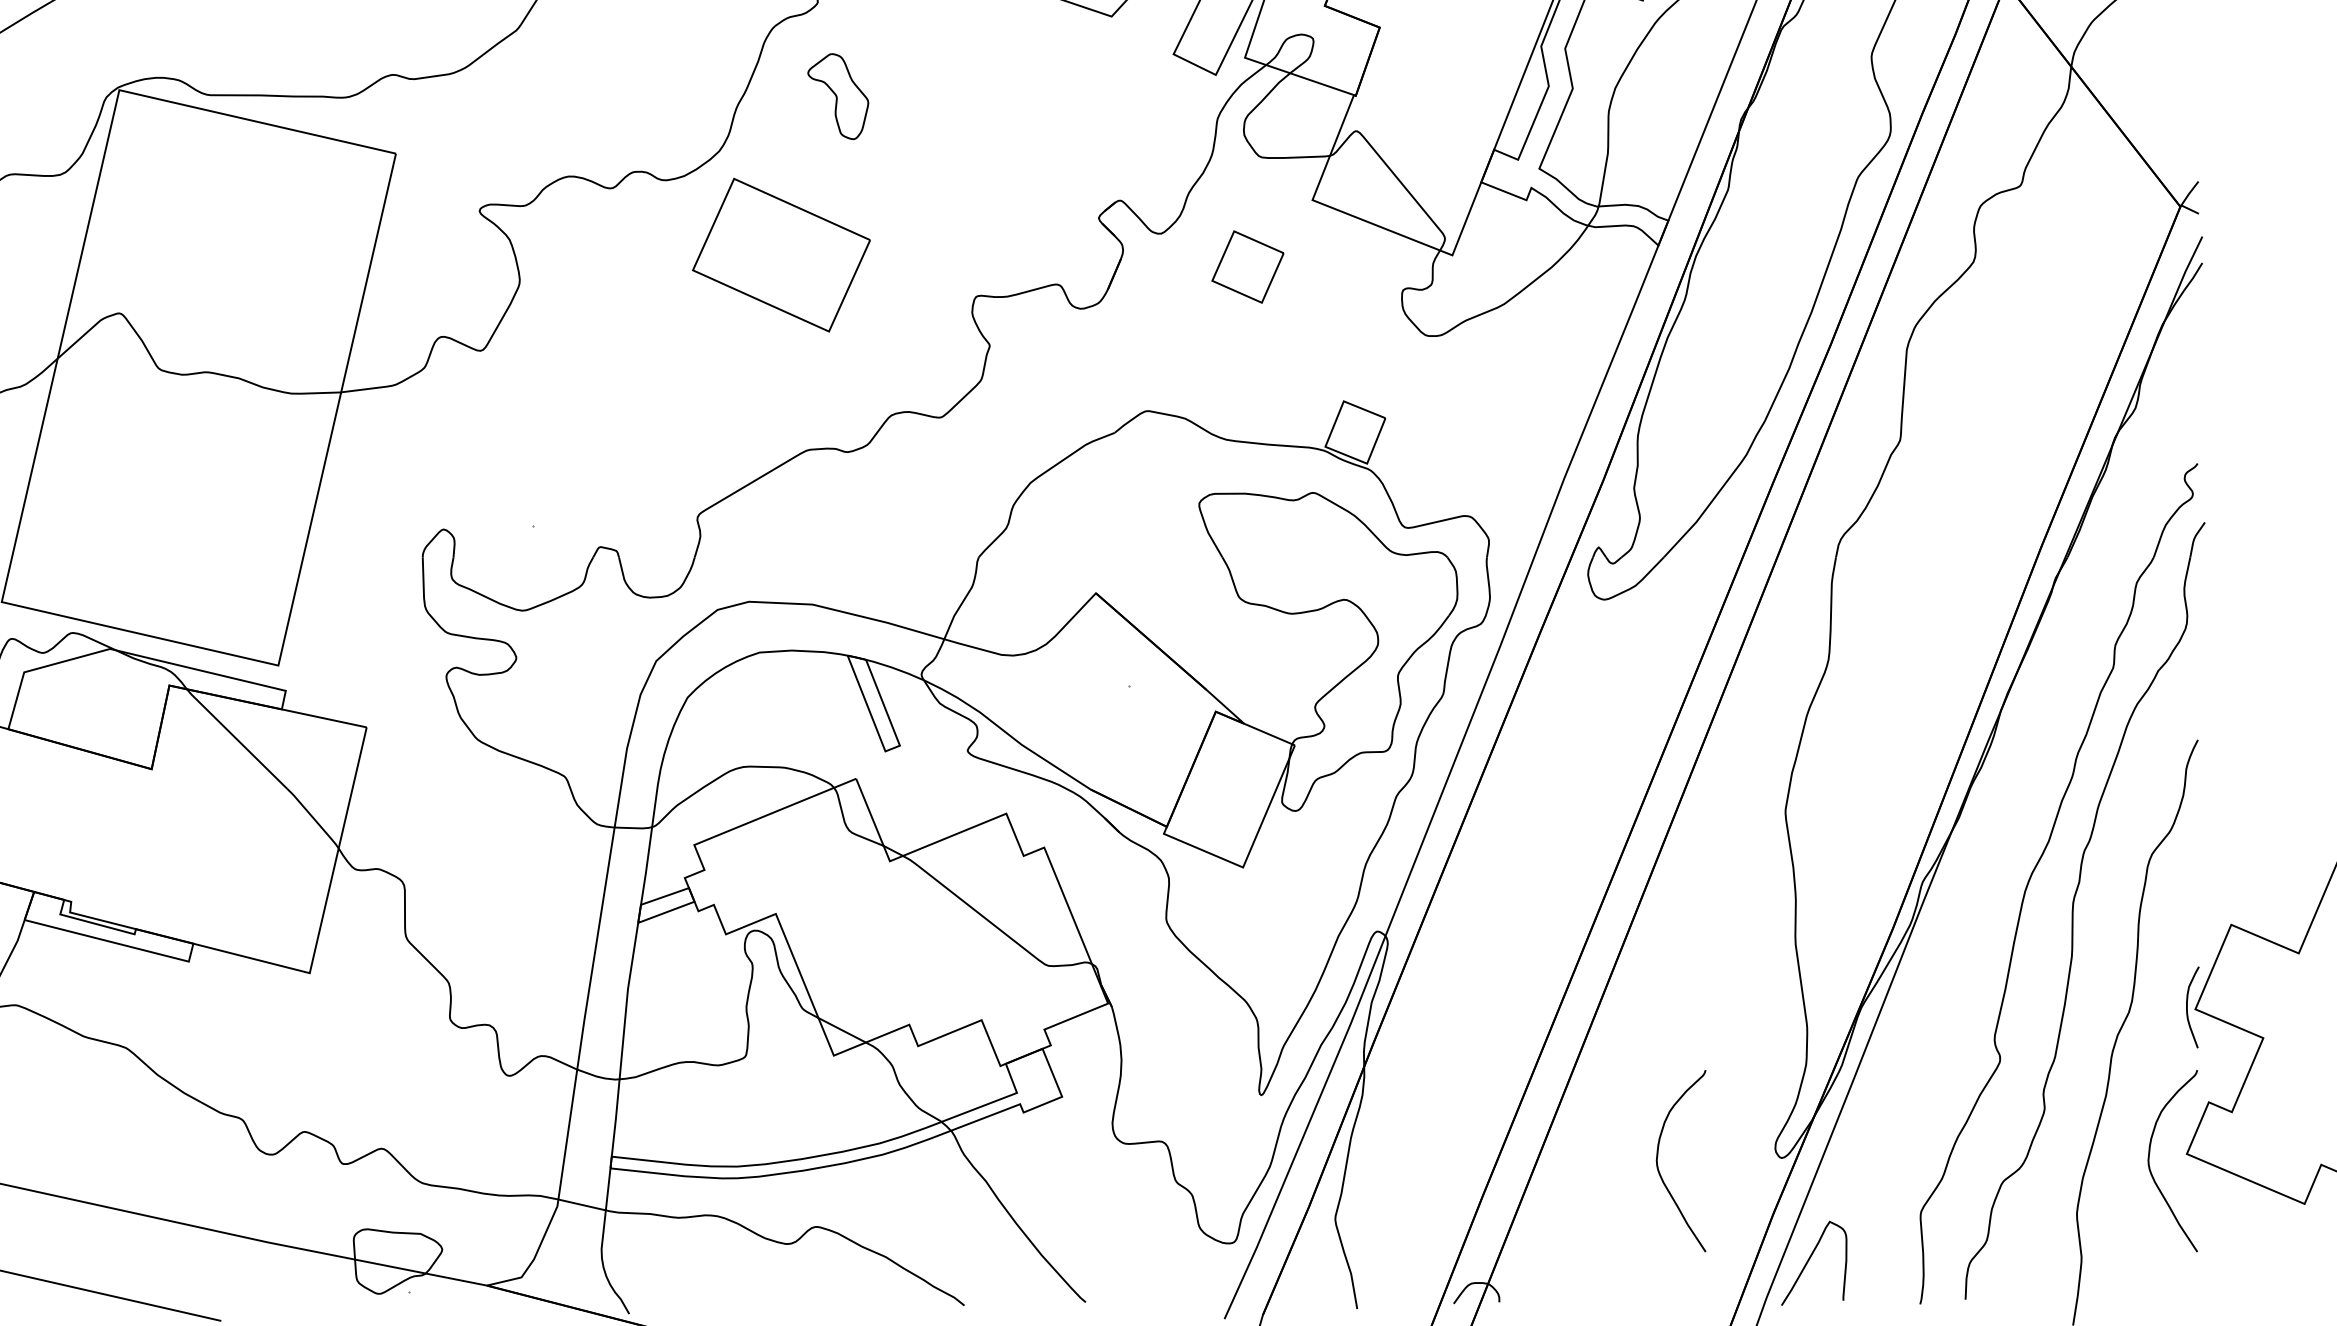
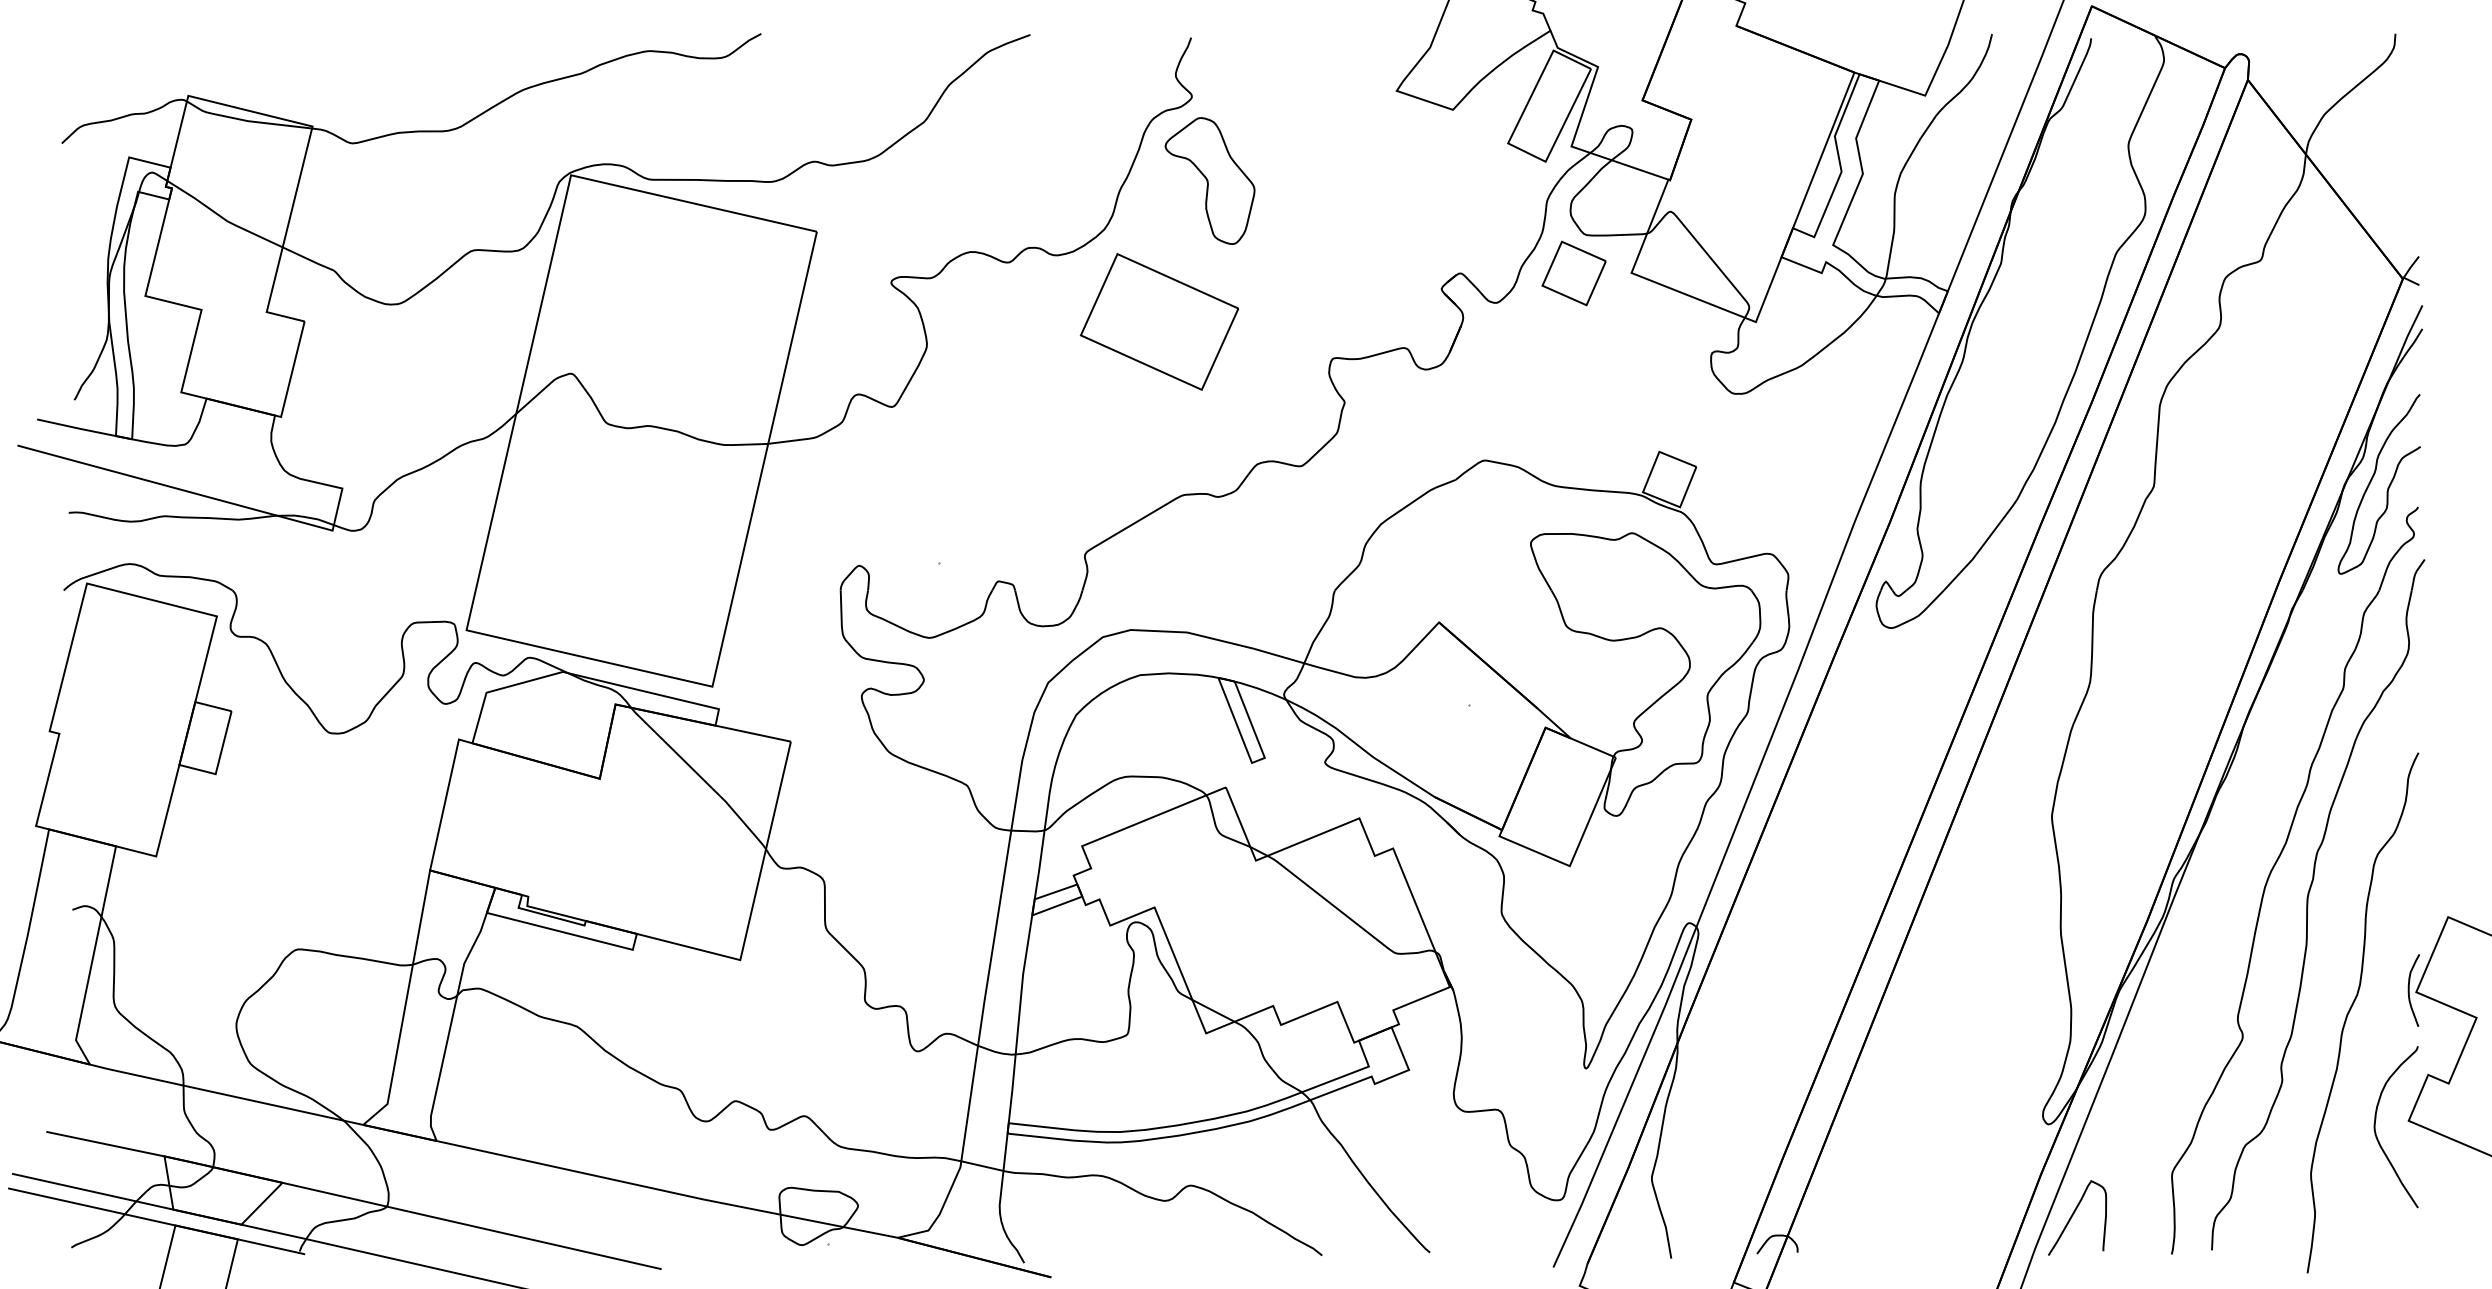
part: (837, 96) -> (1209, 180), size x1.67
part: (1247, 267) -> (1573, 273), moved
curve: (2145, 435) -> (2371, 482), added
curve: (1658, 1167) -> (1939, 1132), removed

